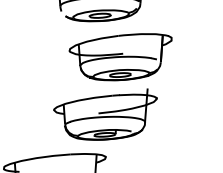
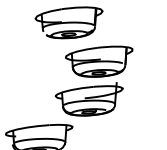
part: (111, 86) -> (93, 80), moved

